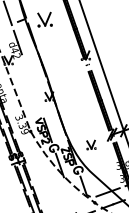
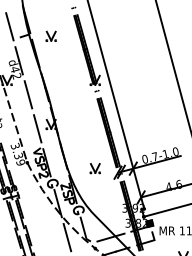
part: (43, 18) -> (50, 35), size x0.62
line: (27, 71) -> (28, 94), added
line: (37, 100) -> (37, 128), added
part: (90, 145) -> (94, 168), moved
line: (69, 194) -> (67, 237), added

